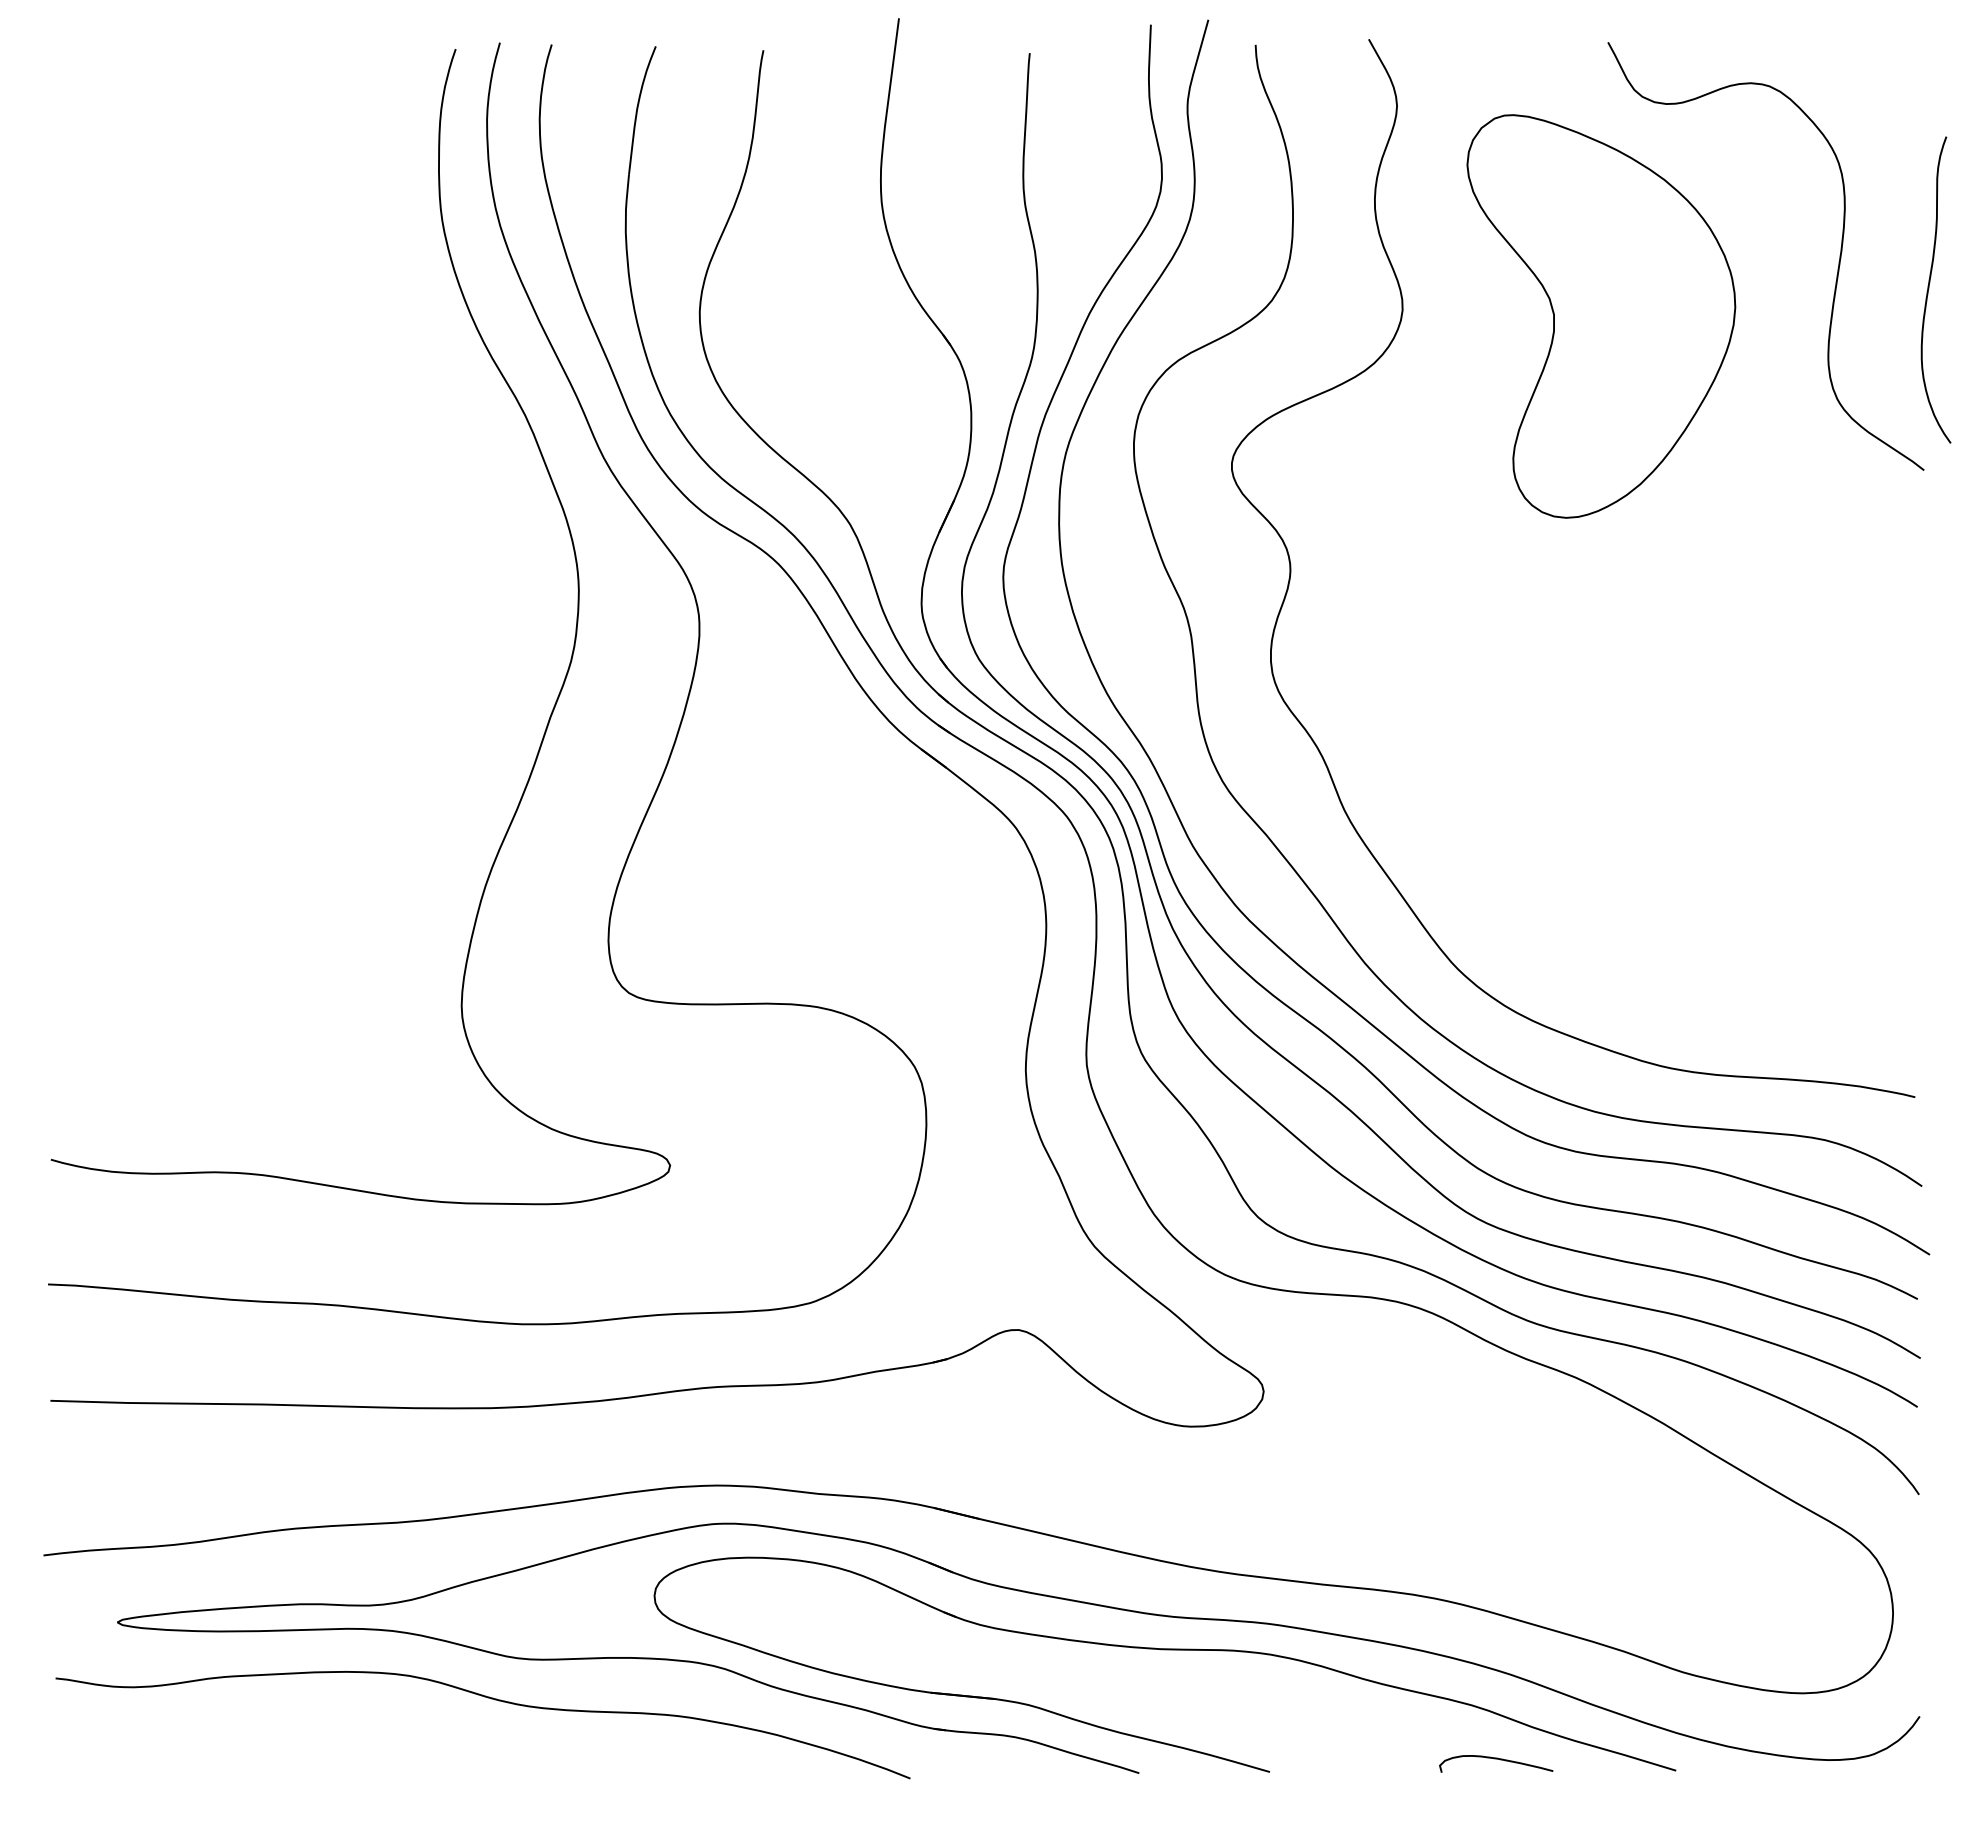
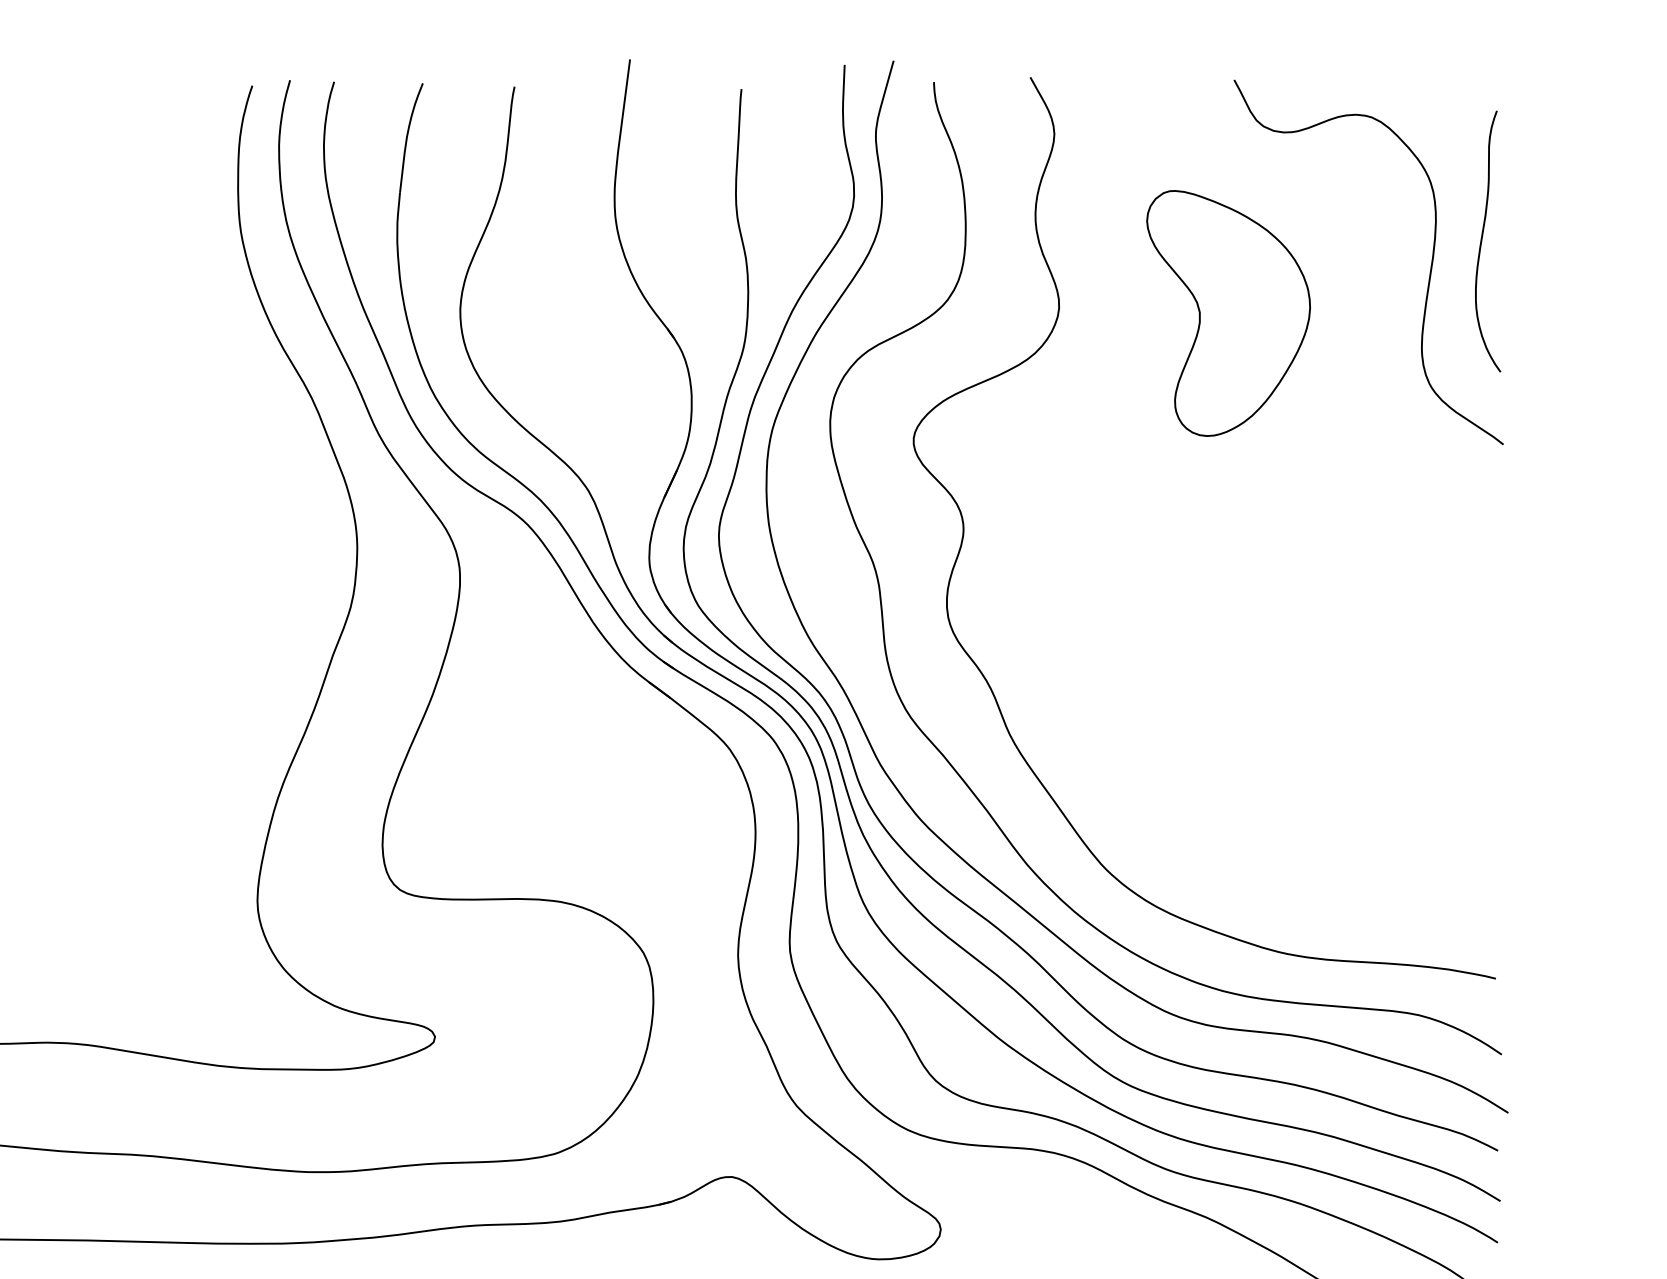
curve: (1929, 289) -> (1482, 241), moved
part: (1601, 316) -> (1228, 313), size x0.71

